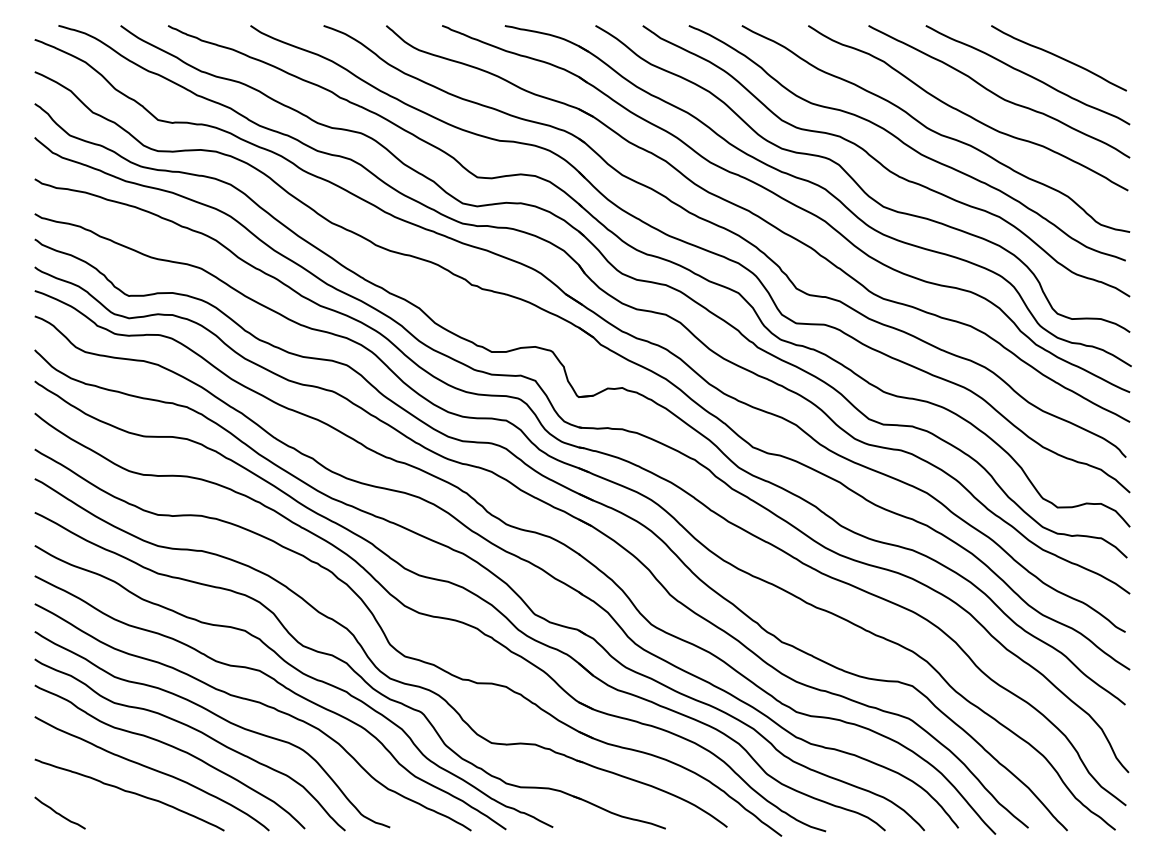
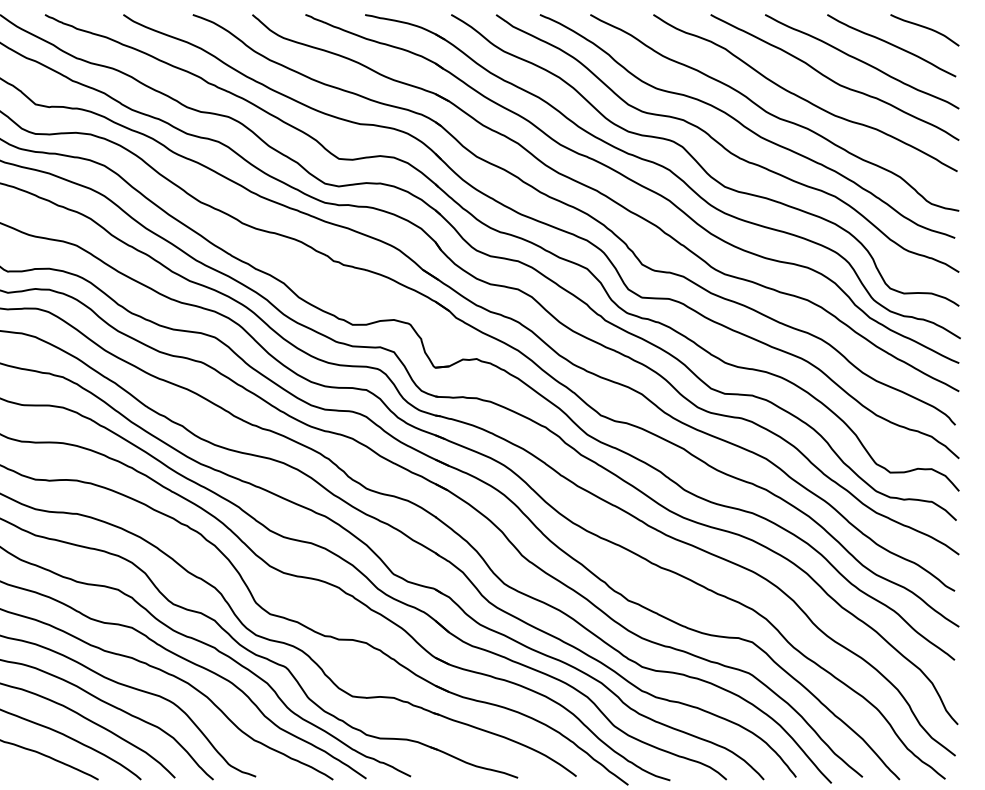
curve: (1095, 40) -> (926, 28), added

